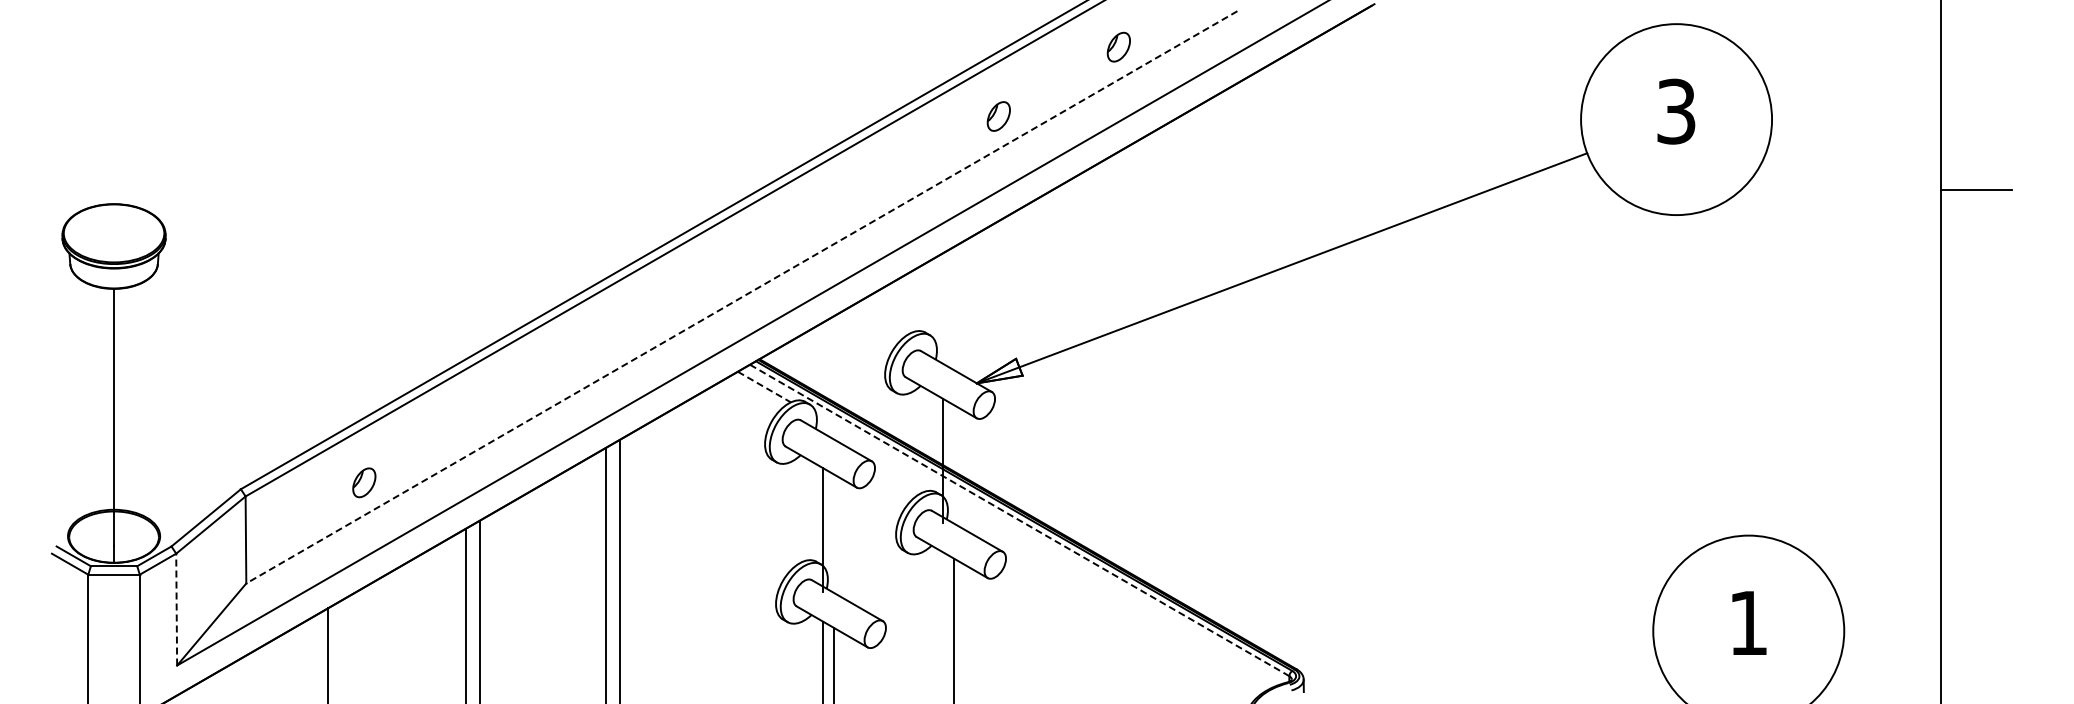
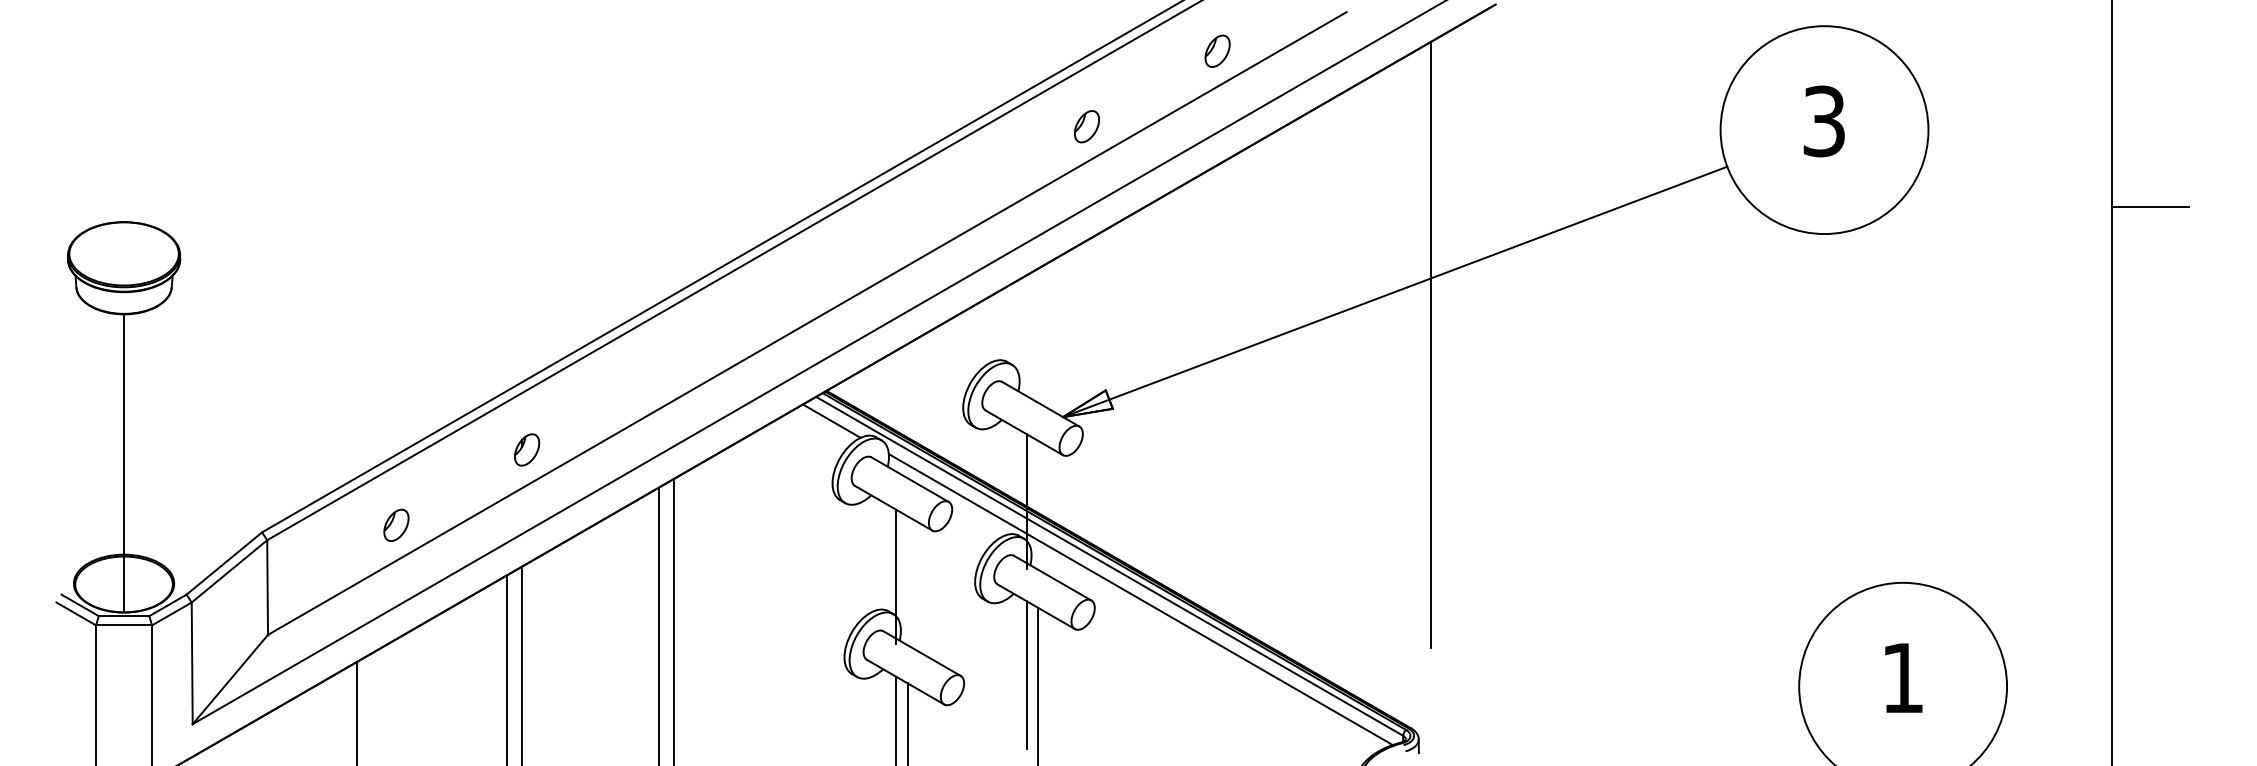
line: (741, 297) -> (806, 323), dashed -> solid
line: (1314, 316) -> (1430, 344), added
line: (764, 387) -> (831, 421), dashed -> solid
part: (484, 413) -> (527, 449), added
line: (1020, 520) -> (1110, 566), dashed -> solid
line: (1047, 550) -> (1139, 599), added
line: (176, 609) -> (192, 663), dashed -> solid
line: (943, 620) -> (1026, 675), added

